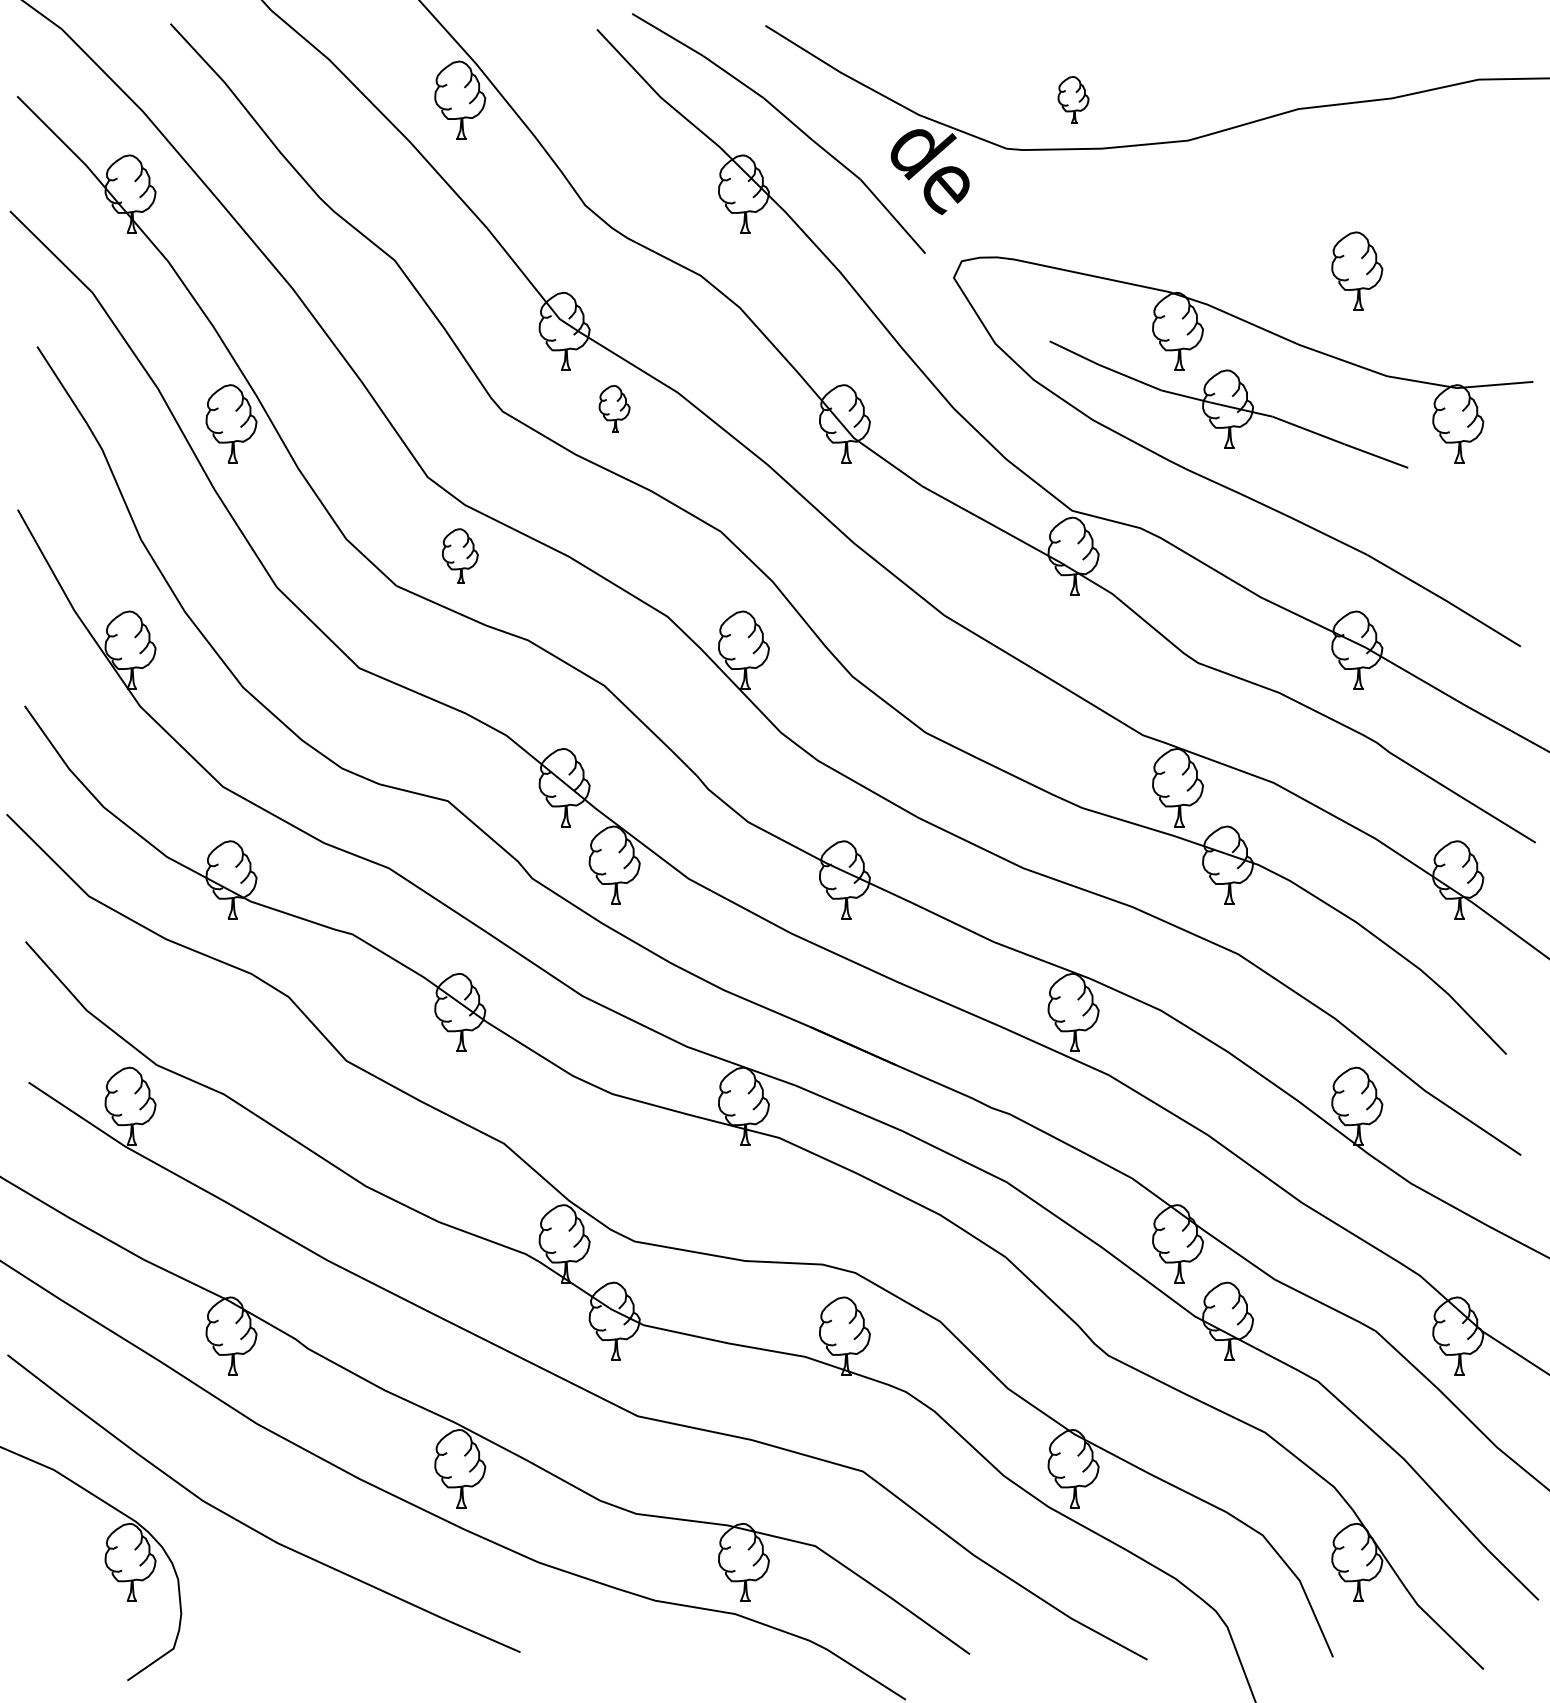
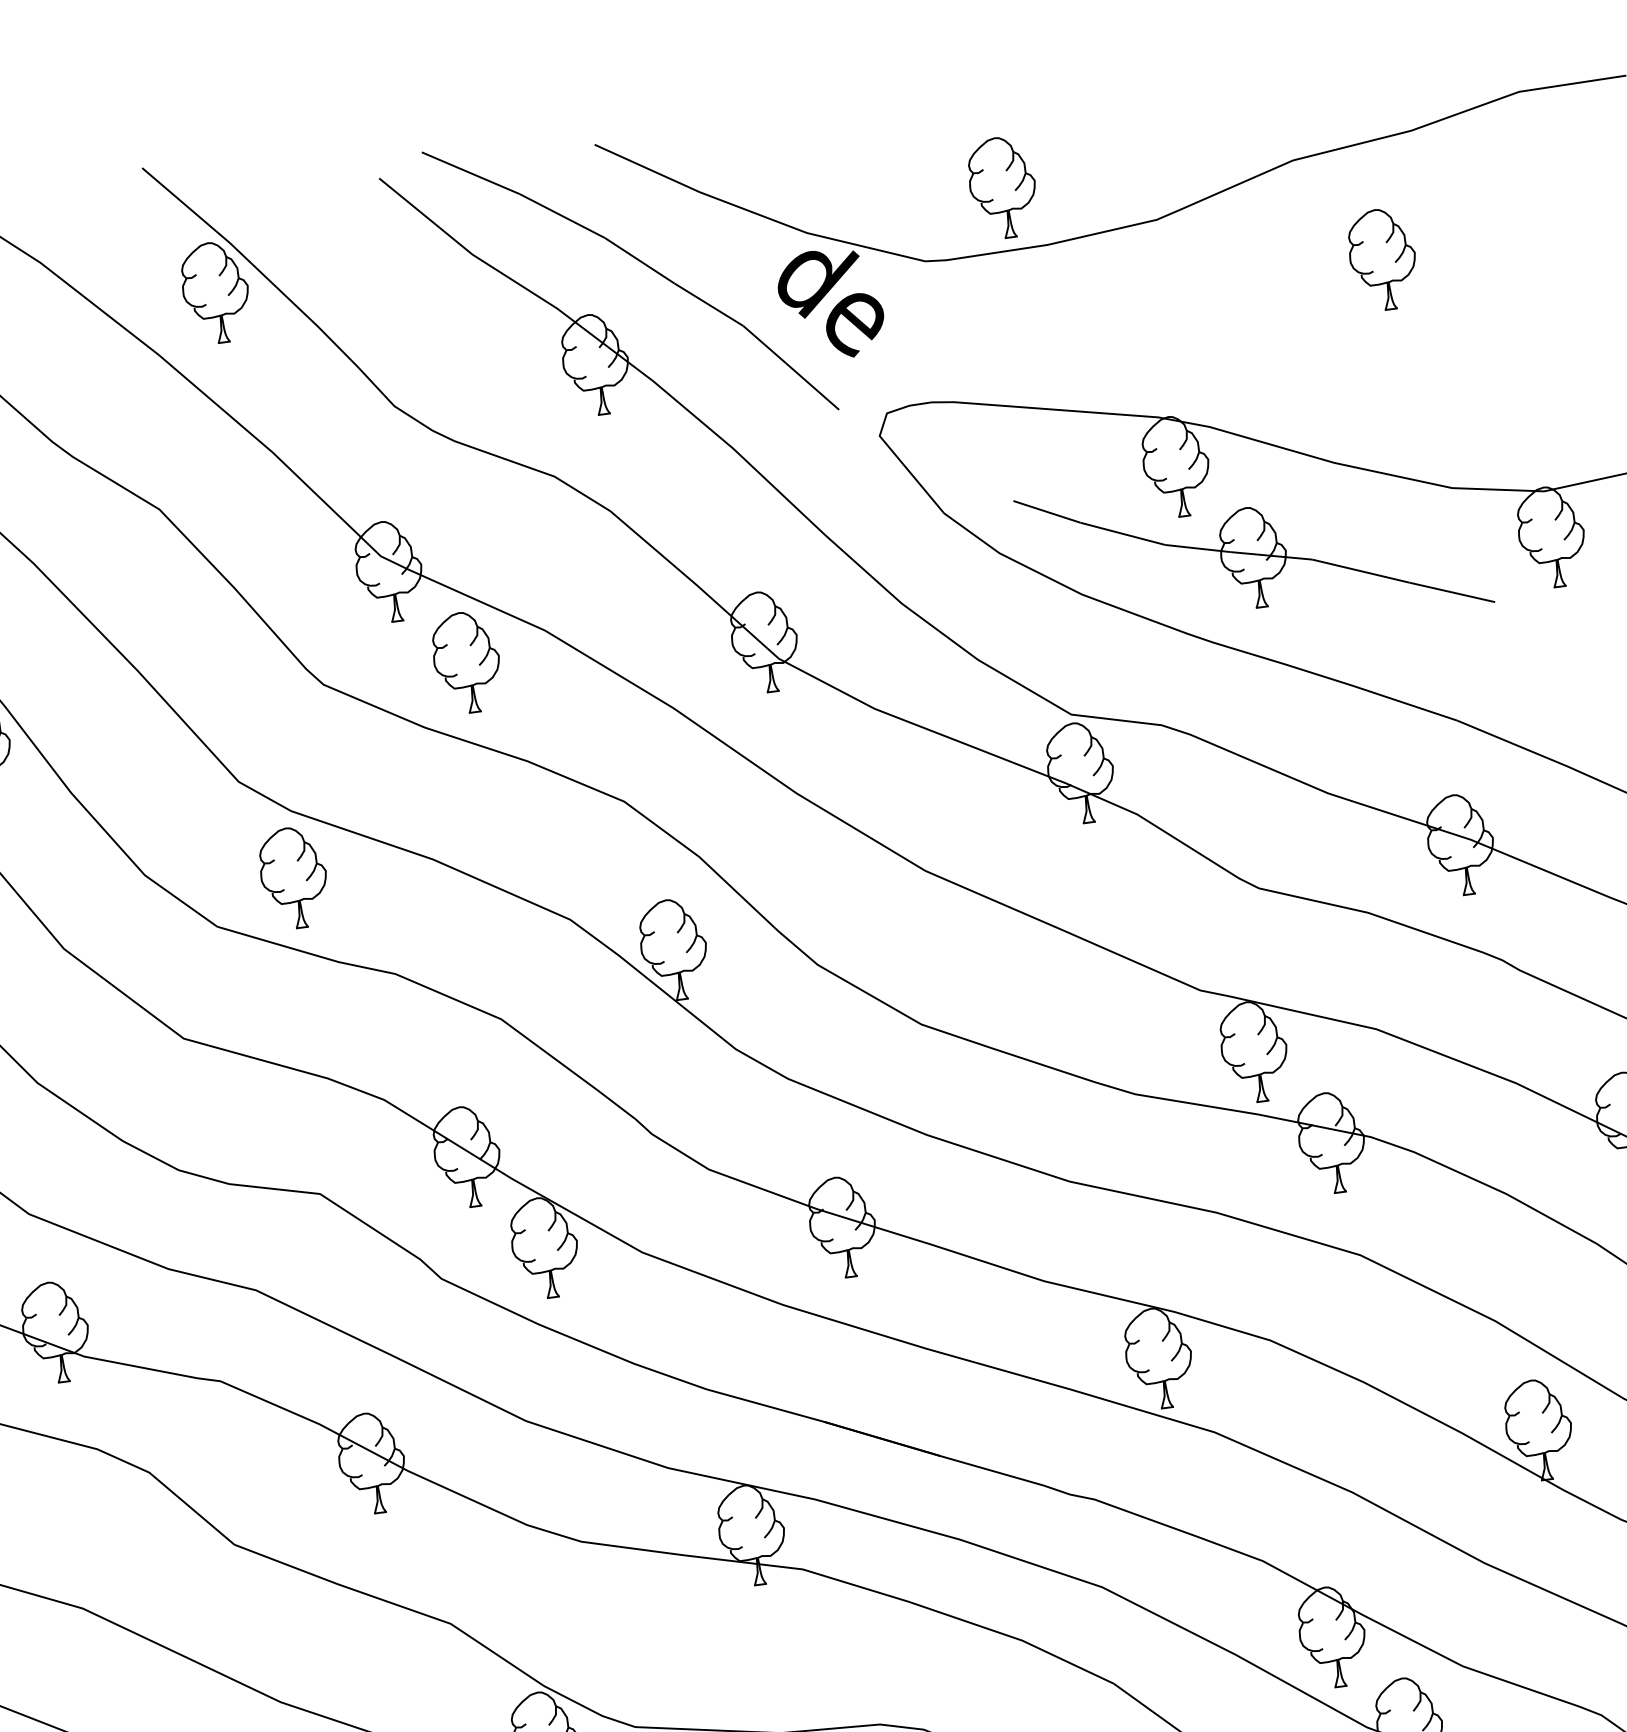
part: (1073, 99) -> (1002, 186), size x1.67
part: (1357, 270) -> (1383, 258), moved
part: (614, 408) -> (466, 661), size x1.67
part: (460, 555) -> (294, 876), size x1.43

